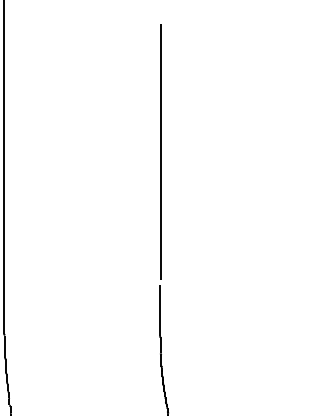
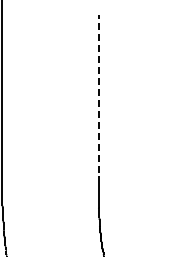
line: (161, 151) -> (99, 93), solid -> dashed

